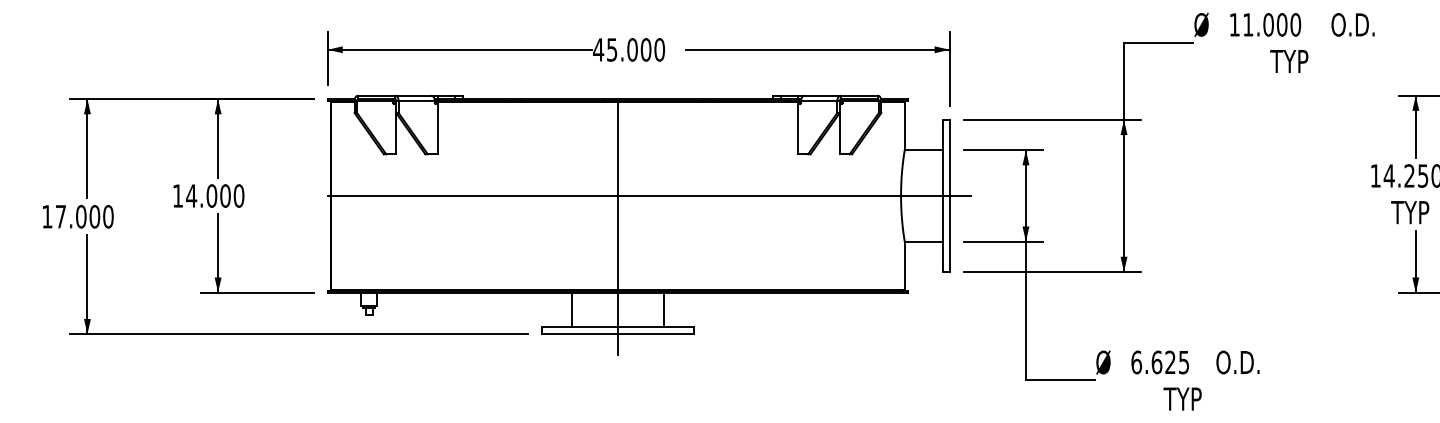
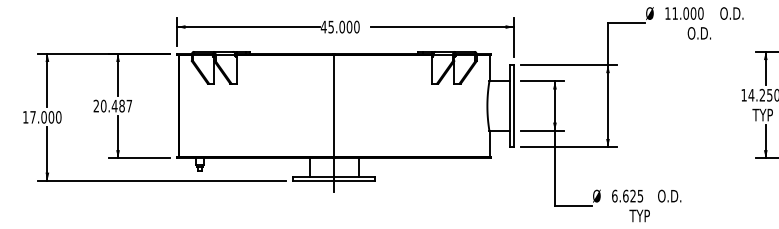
text: (1293, 61) -> (699, 33), TYP -> O.D.
text: (207, 194) -> (112, 105), 14.000 -> 20.487
line: (649, 196) -> (351, 106), removed

